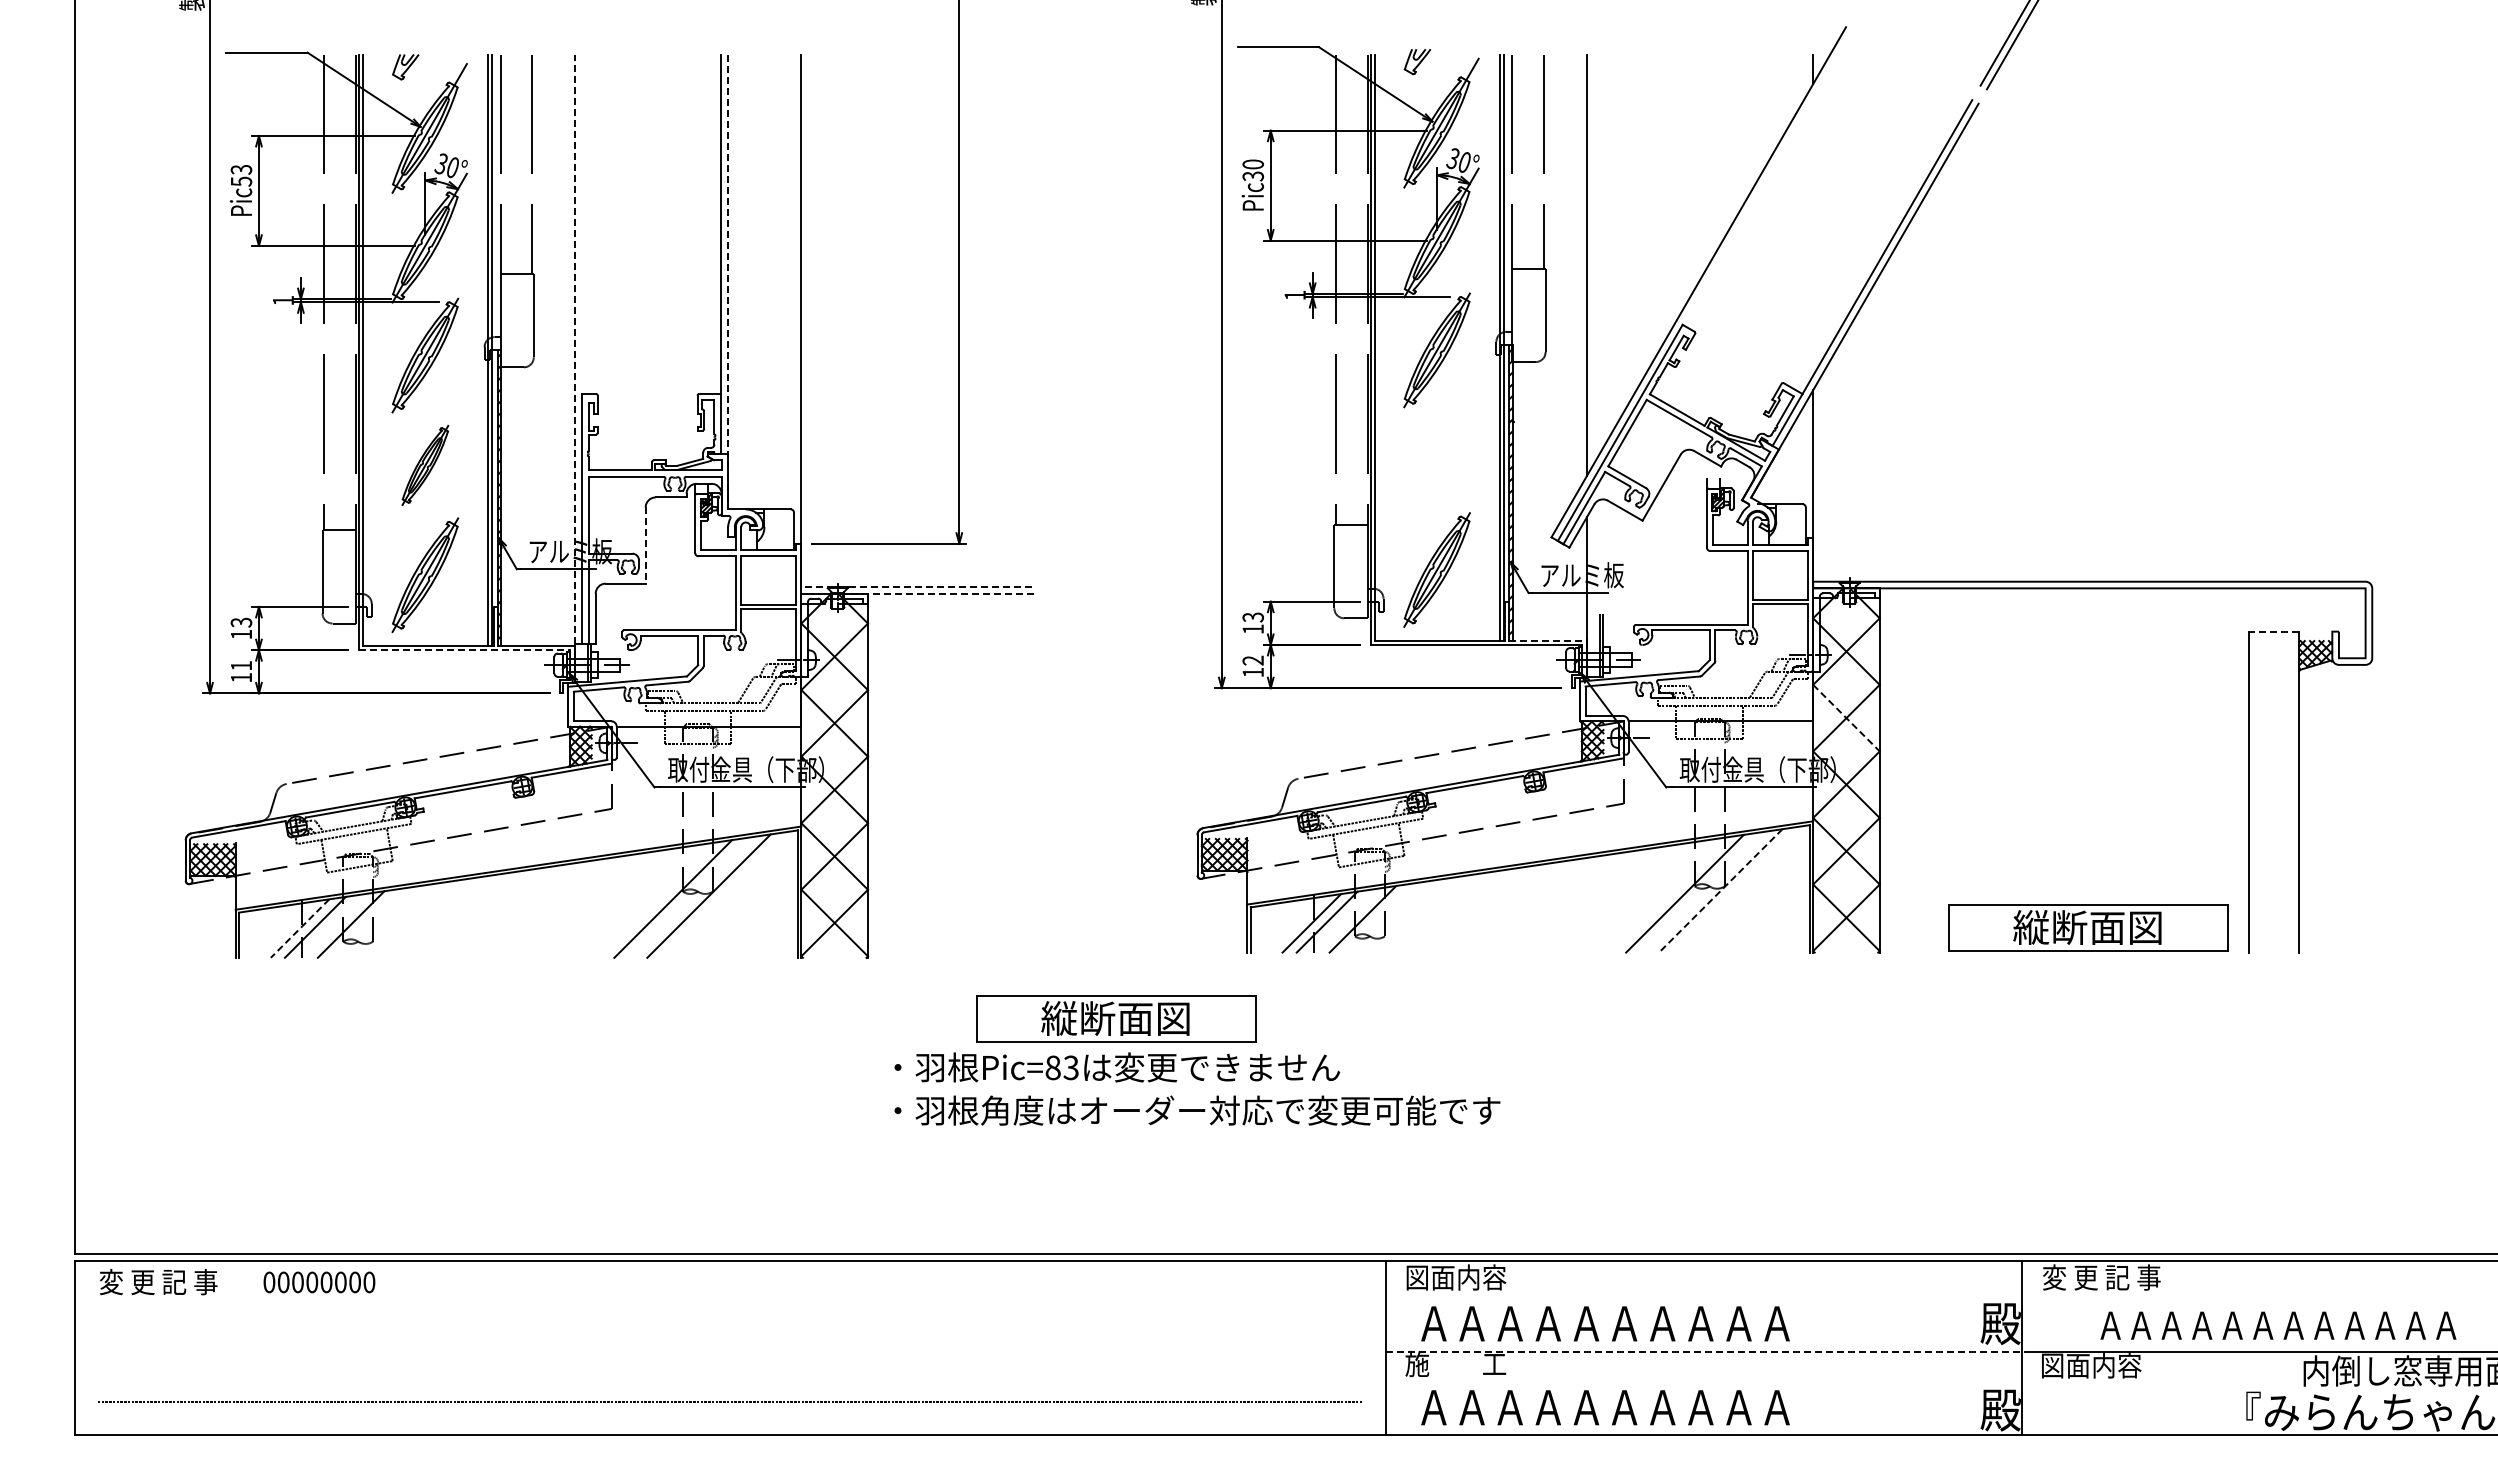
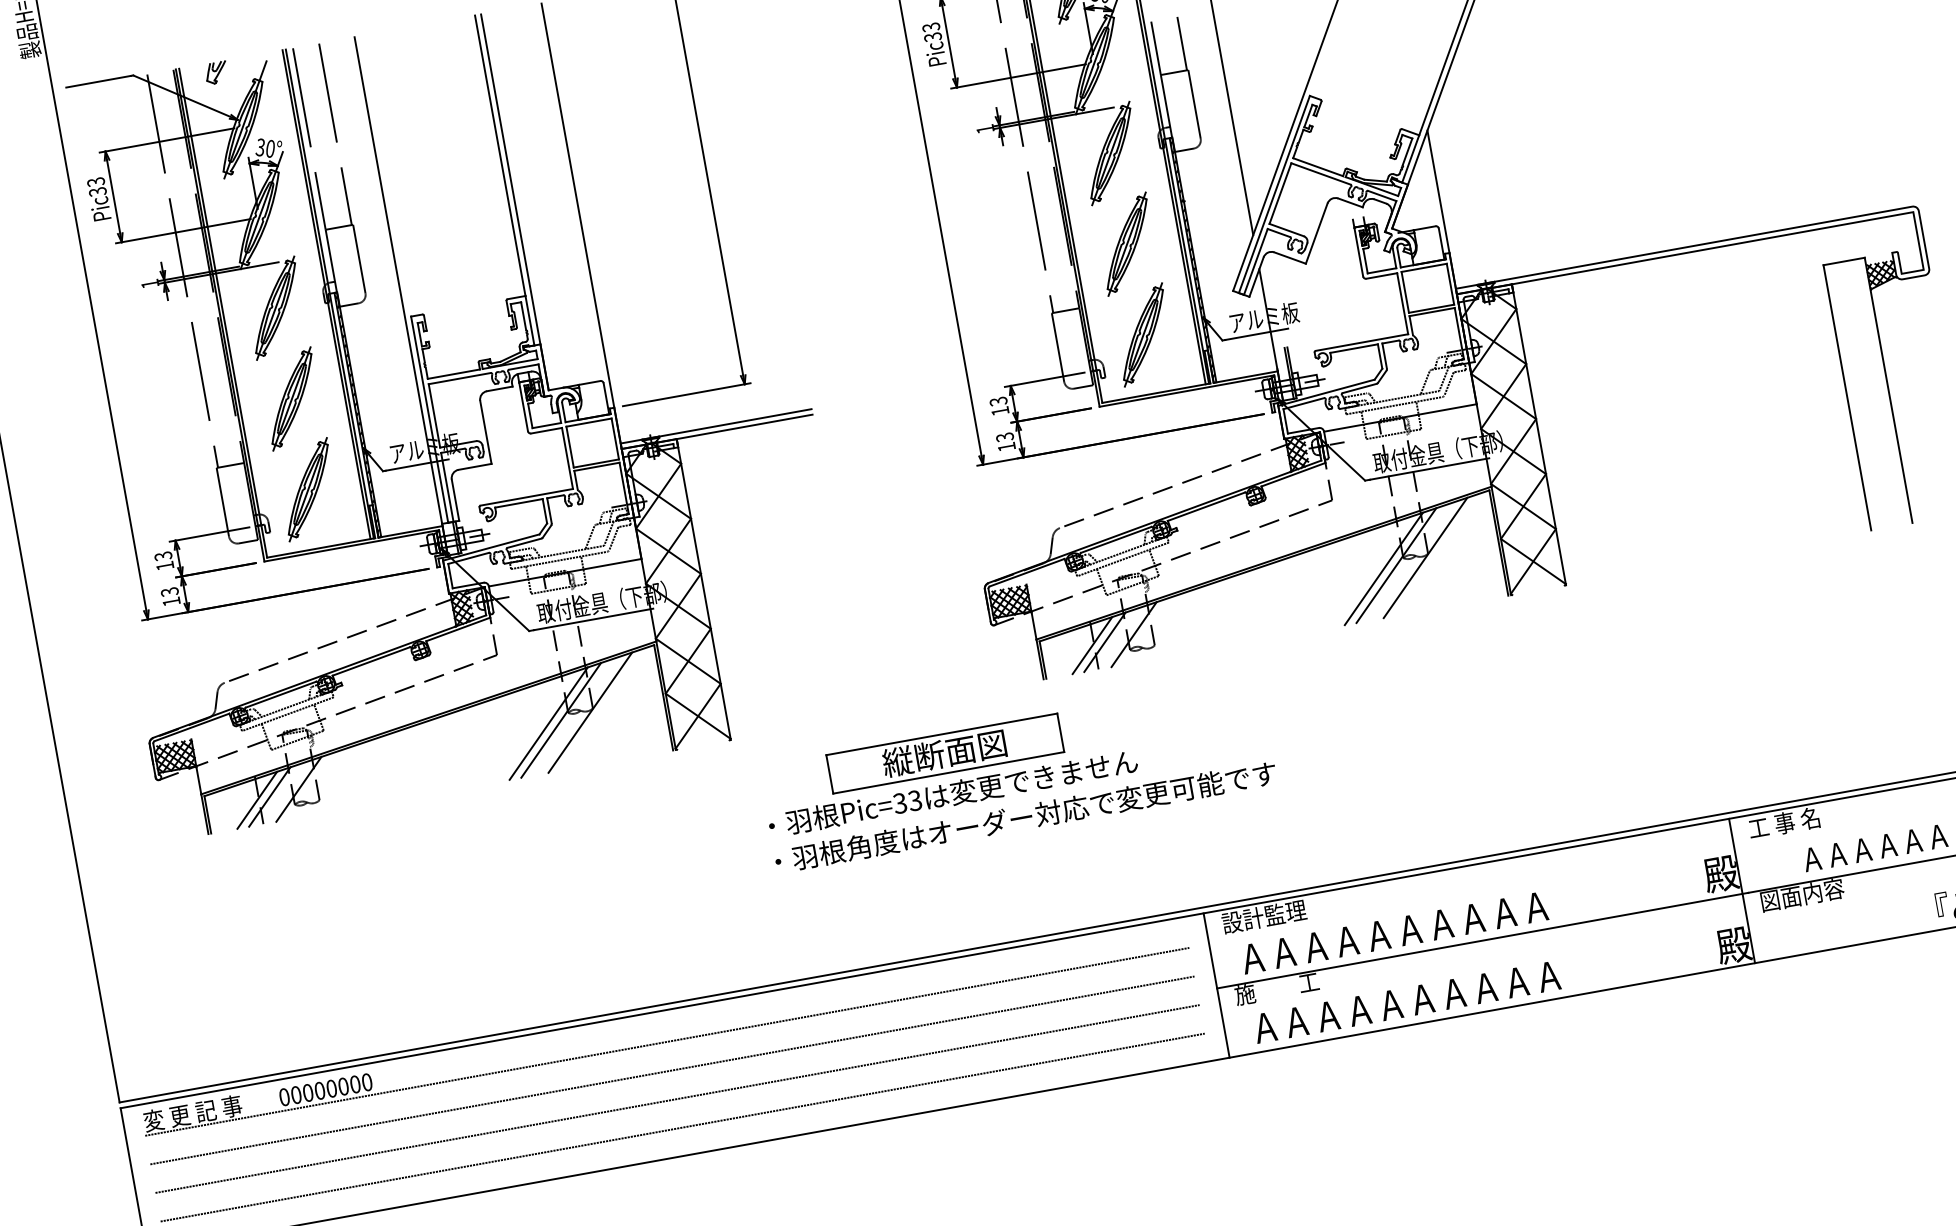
text: (1252, 164) -> (930, 27), Pic30 -> Pic33
text: (240, 181) -> (97, 191), Pic53 -> Pic33
line: (728, 281) -> (515, 201), dashed -> solid
line: (575, 349) -> (398, 280), dashed -> solid
part: (1436, 459) -> (1126, 243), added
part: (425, 465) -> (292, 399), size x1.43
line: (645, 546) -> (485, 433), dashed -> solid
line: (801, 589) -> (621, 445), dashed -> solid
line: (2274, 631) -> (1844, 261), dashed -> solid
line: (1548, 640) -> (1245, 376), dashed -> solid
line: (464, 650) -> (351, 546), dashed -> solid
text: (1253, 660) -> (1005, 437), 12 -> 13
text: (241, 665) -> (169, 591), 11 -> 13
line: (1846, 718) -> (1503, 396), dashed -> solid
line: (1720, 891) -> (1425, 558), dashed -> solid
line: (1669, 894) -> (1383, 568), added
line: (657, 899) -> (548, 723), added
part: (2088, 927) -> (1734, 533), removed
line: (299, 928) -> (256, 800), dashed -> solid
text: (1052, 1067) -> (899, 803), Pic=83 -> Pic=33
text: (1455, 1277) -> (1263, 916), 図面内容 -> 設計監理
text: (2101, 1277) -> (1797, 820), 変 更 記 事 -> 工 事 名
line: (729, 1298) -> (667, 1042), added
line: (729, 1332) -> (672, 1070), added
line: (1707, 1351) -> (1483, 940), dashed -> solid
line: (729, 1367) -> (677, 1099), added

